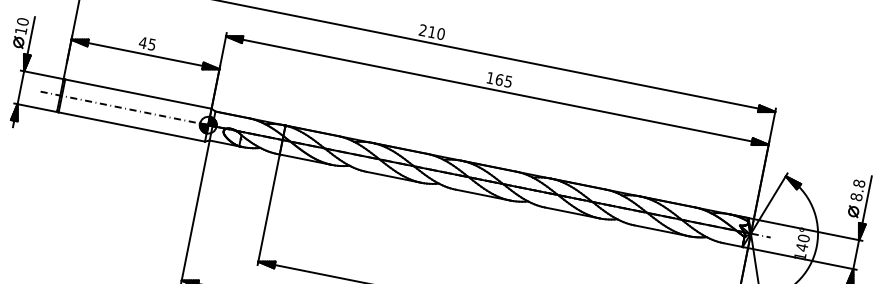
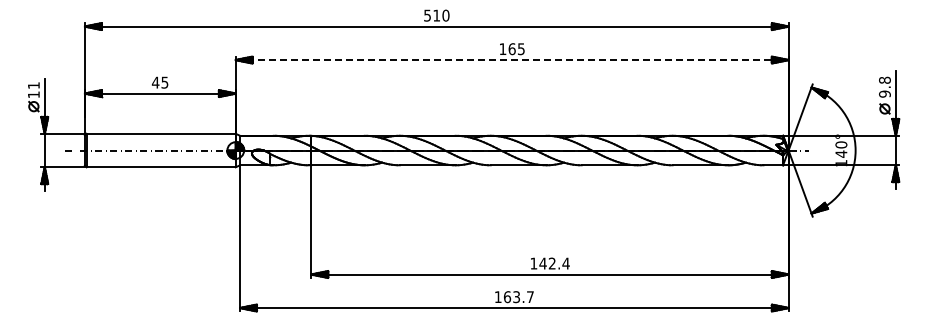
text: (22, 21) -> (33, 85), 10 -> 11
text: (423, 30) -> (427, 15), 210 -> 510
line: (497, 91) -> (512, 60), solid -> dashed
text: (856, 196) -> (884, 93), 8.8 -> 9.8

